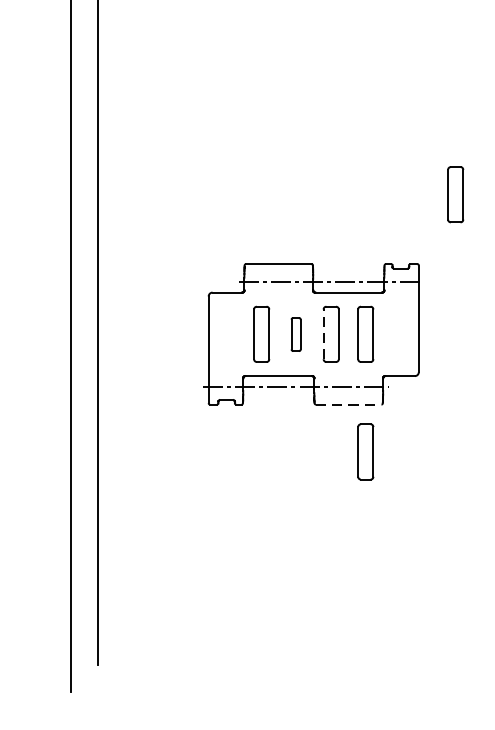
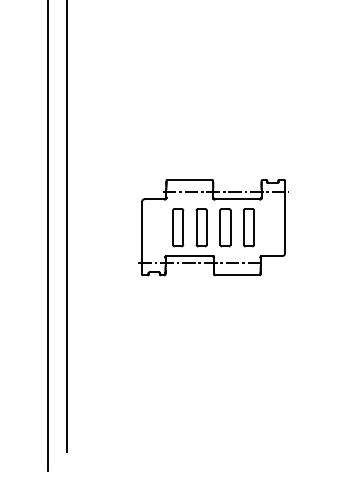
part: (456, 194) -> (310, 132), removed
part: (296, 334) -> (201, 227), size x1.67
line: (323, 334) -> (220, 227), dashed -> solid
line: (348, 404) -> (237, 275), dashed -> solid
part: (365, 451) -> (248, 307), removed

